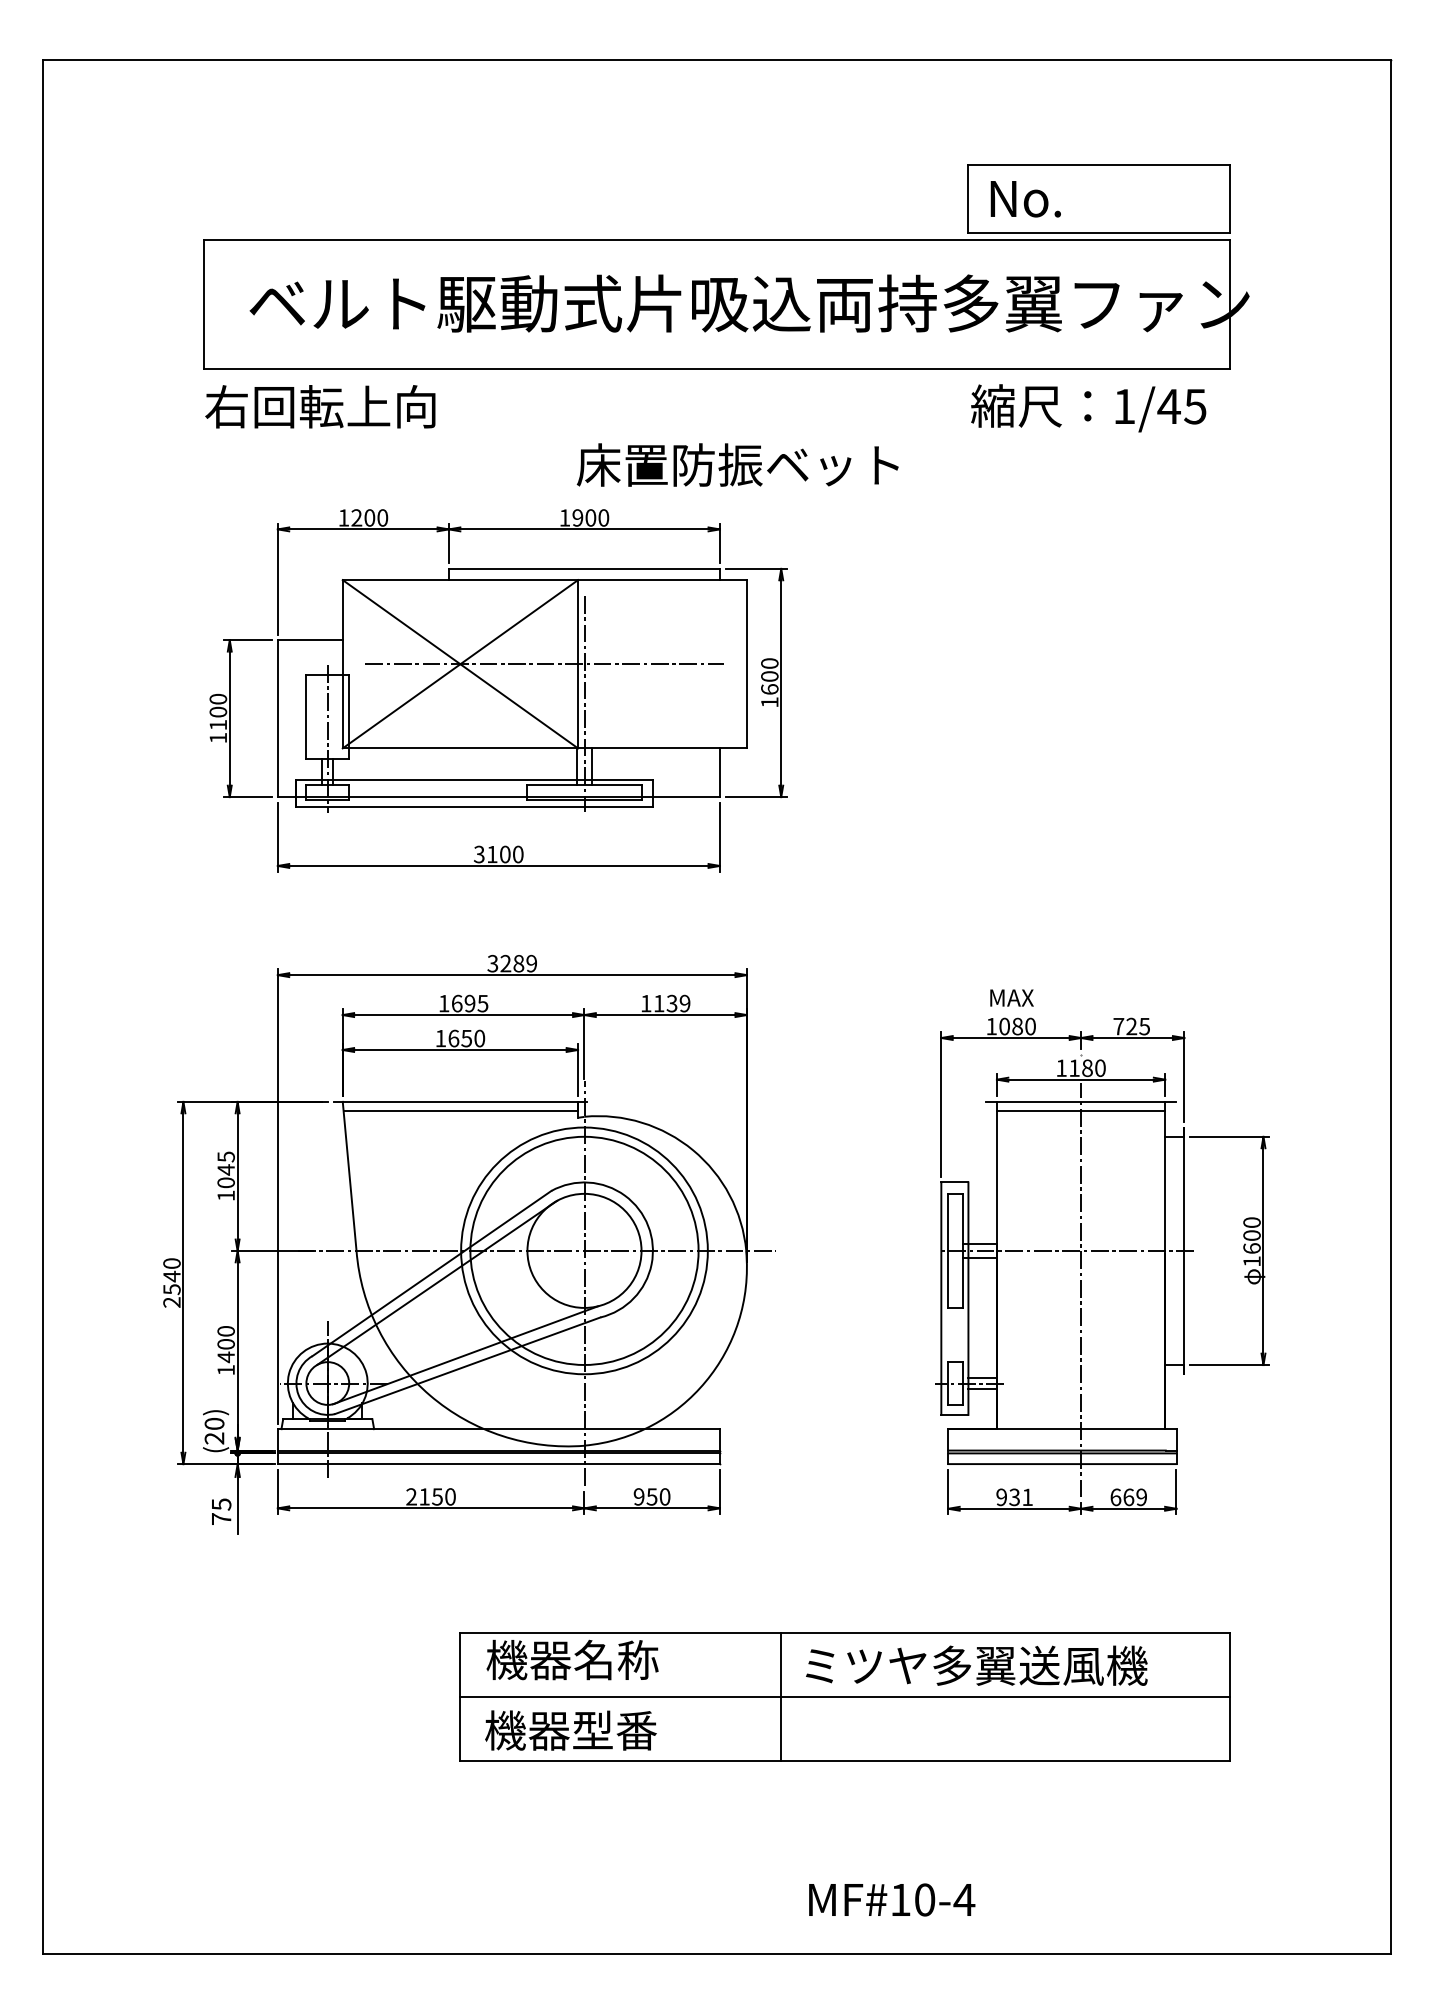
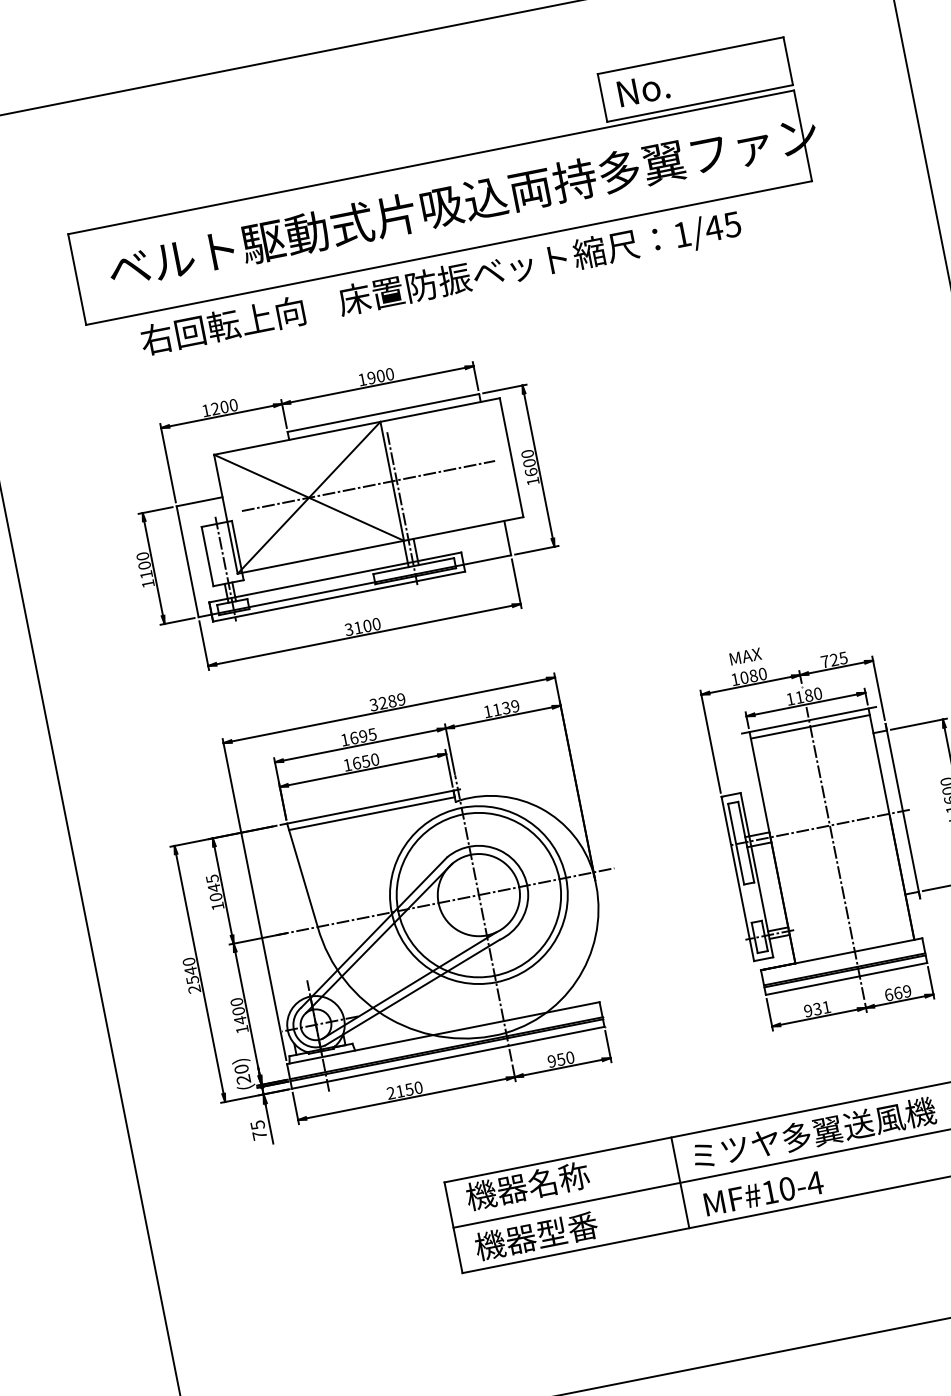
text: (320, 406) -> (222, 325), moved
text: (1088, 408) -> (657, 241), moved
text: (737, 464) -> (452, 279), moved
text: (892, 1899) -> (764, 1193), moved

